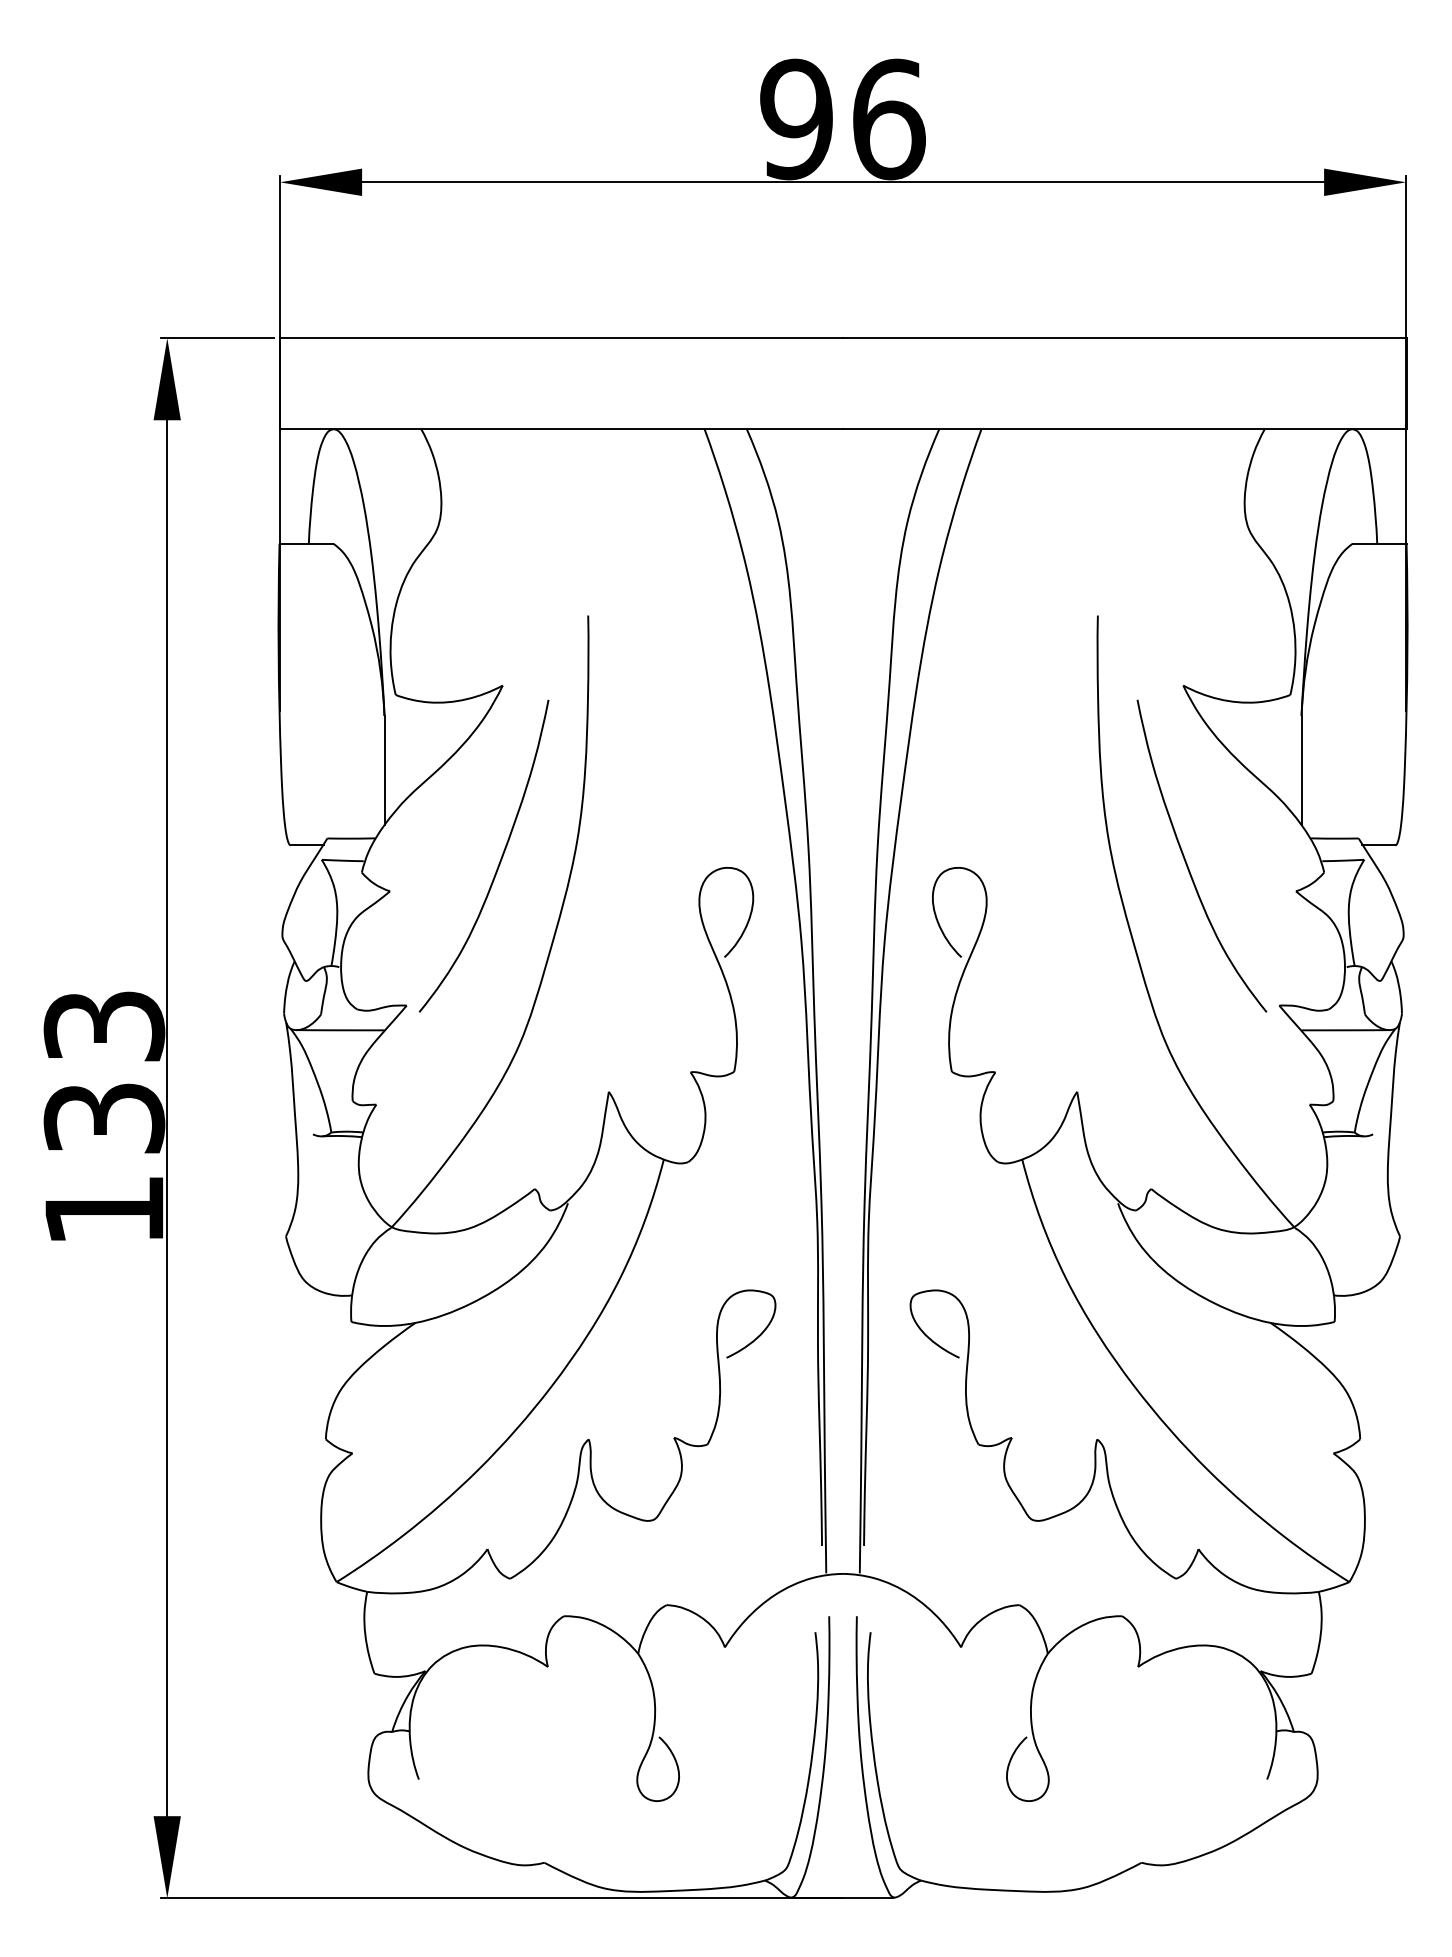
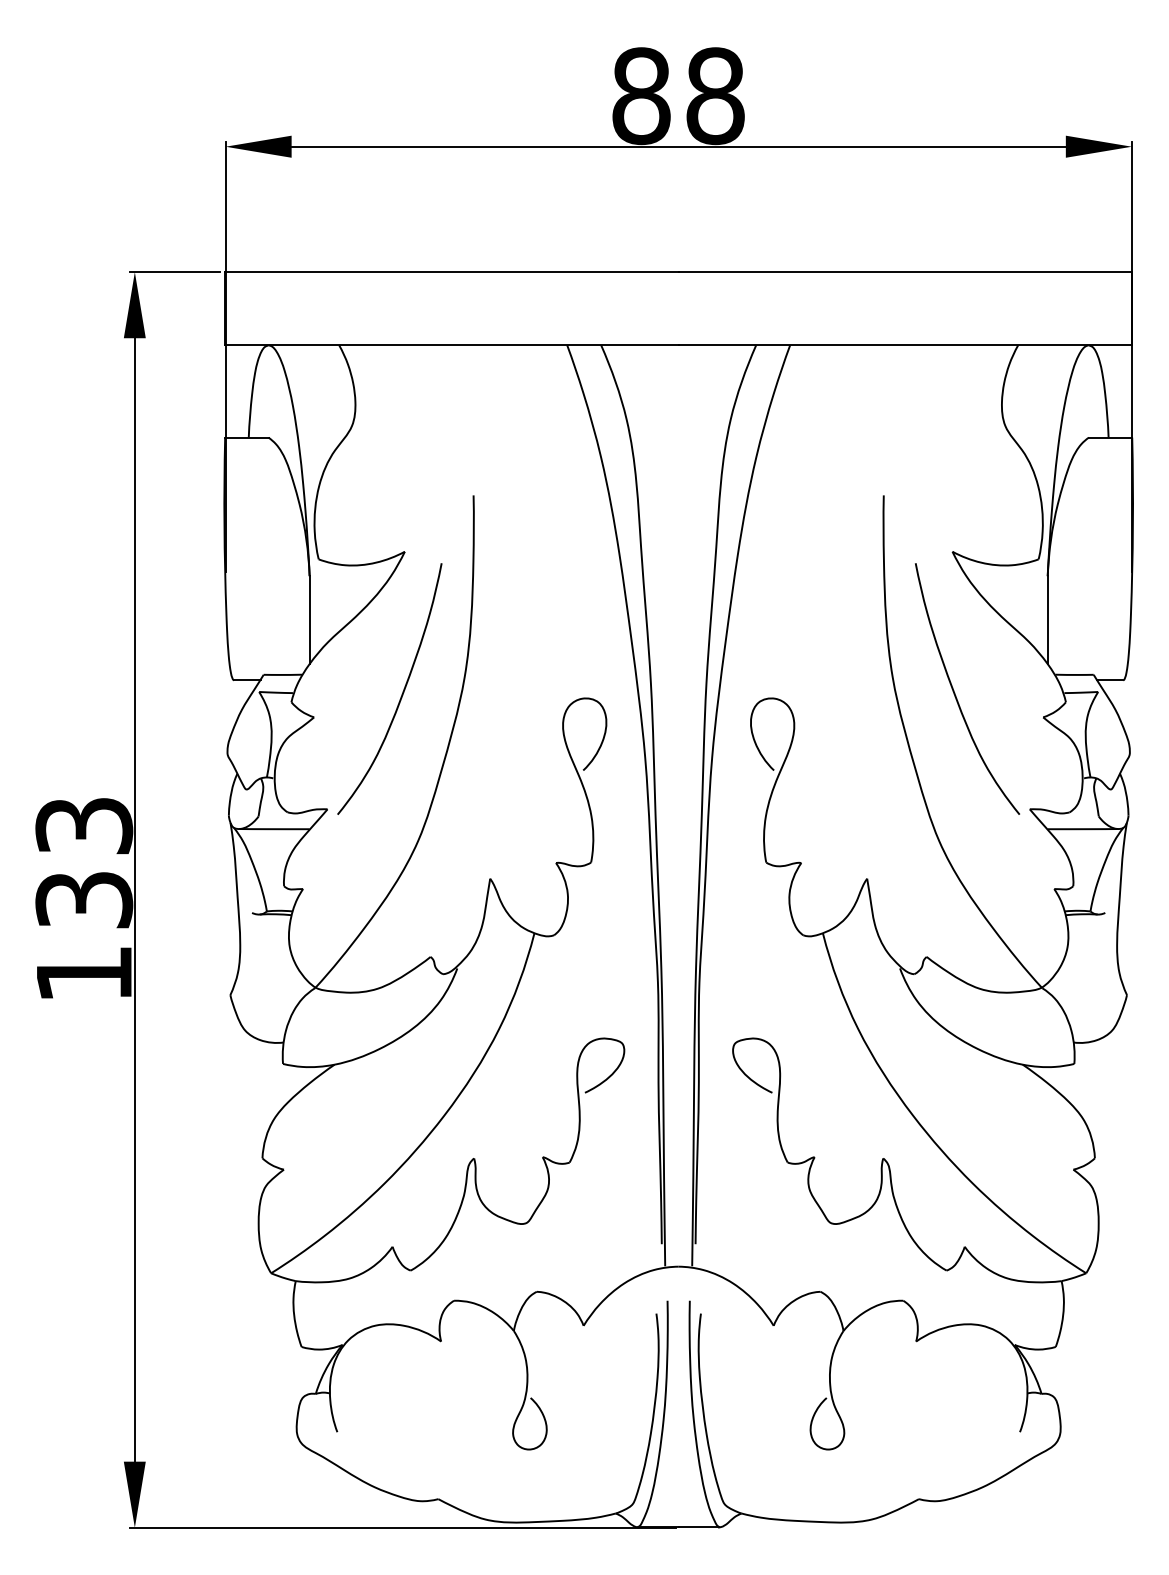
text: (842, 119) -> (678, 96), 96 -> 88

